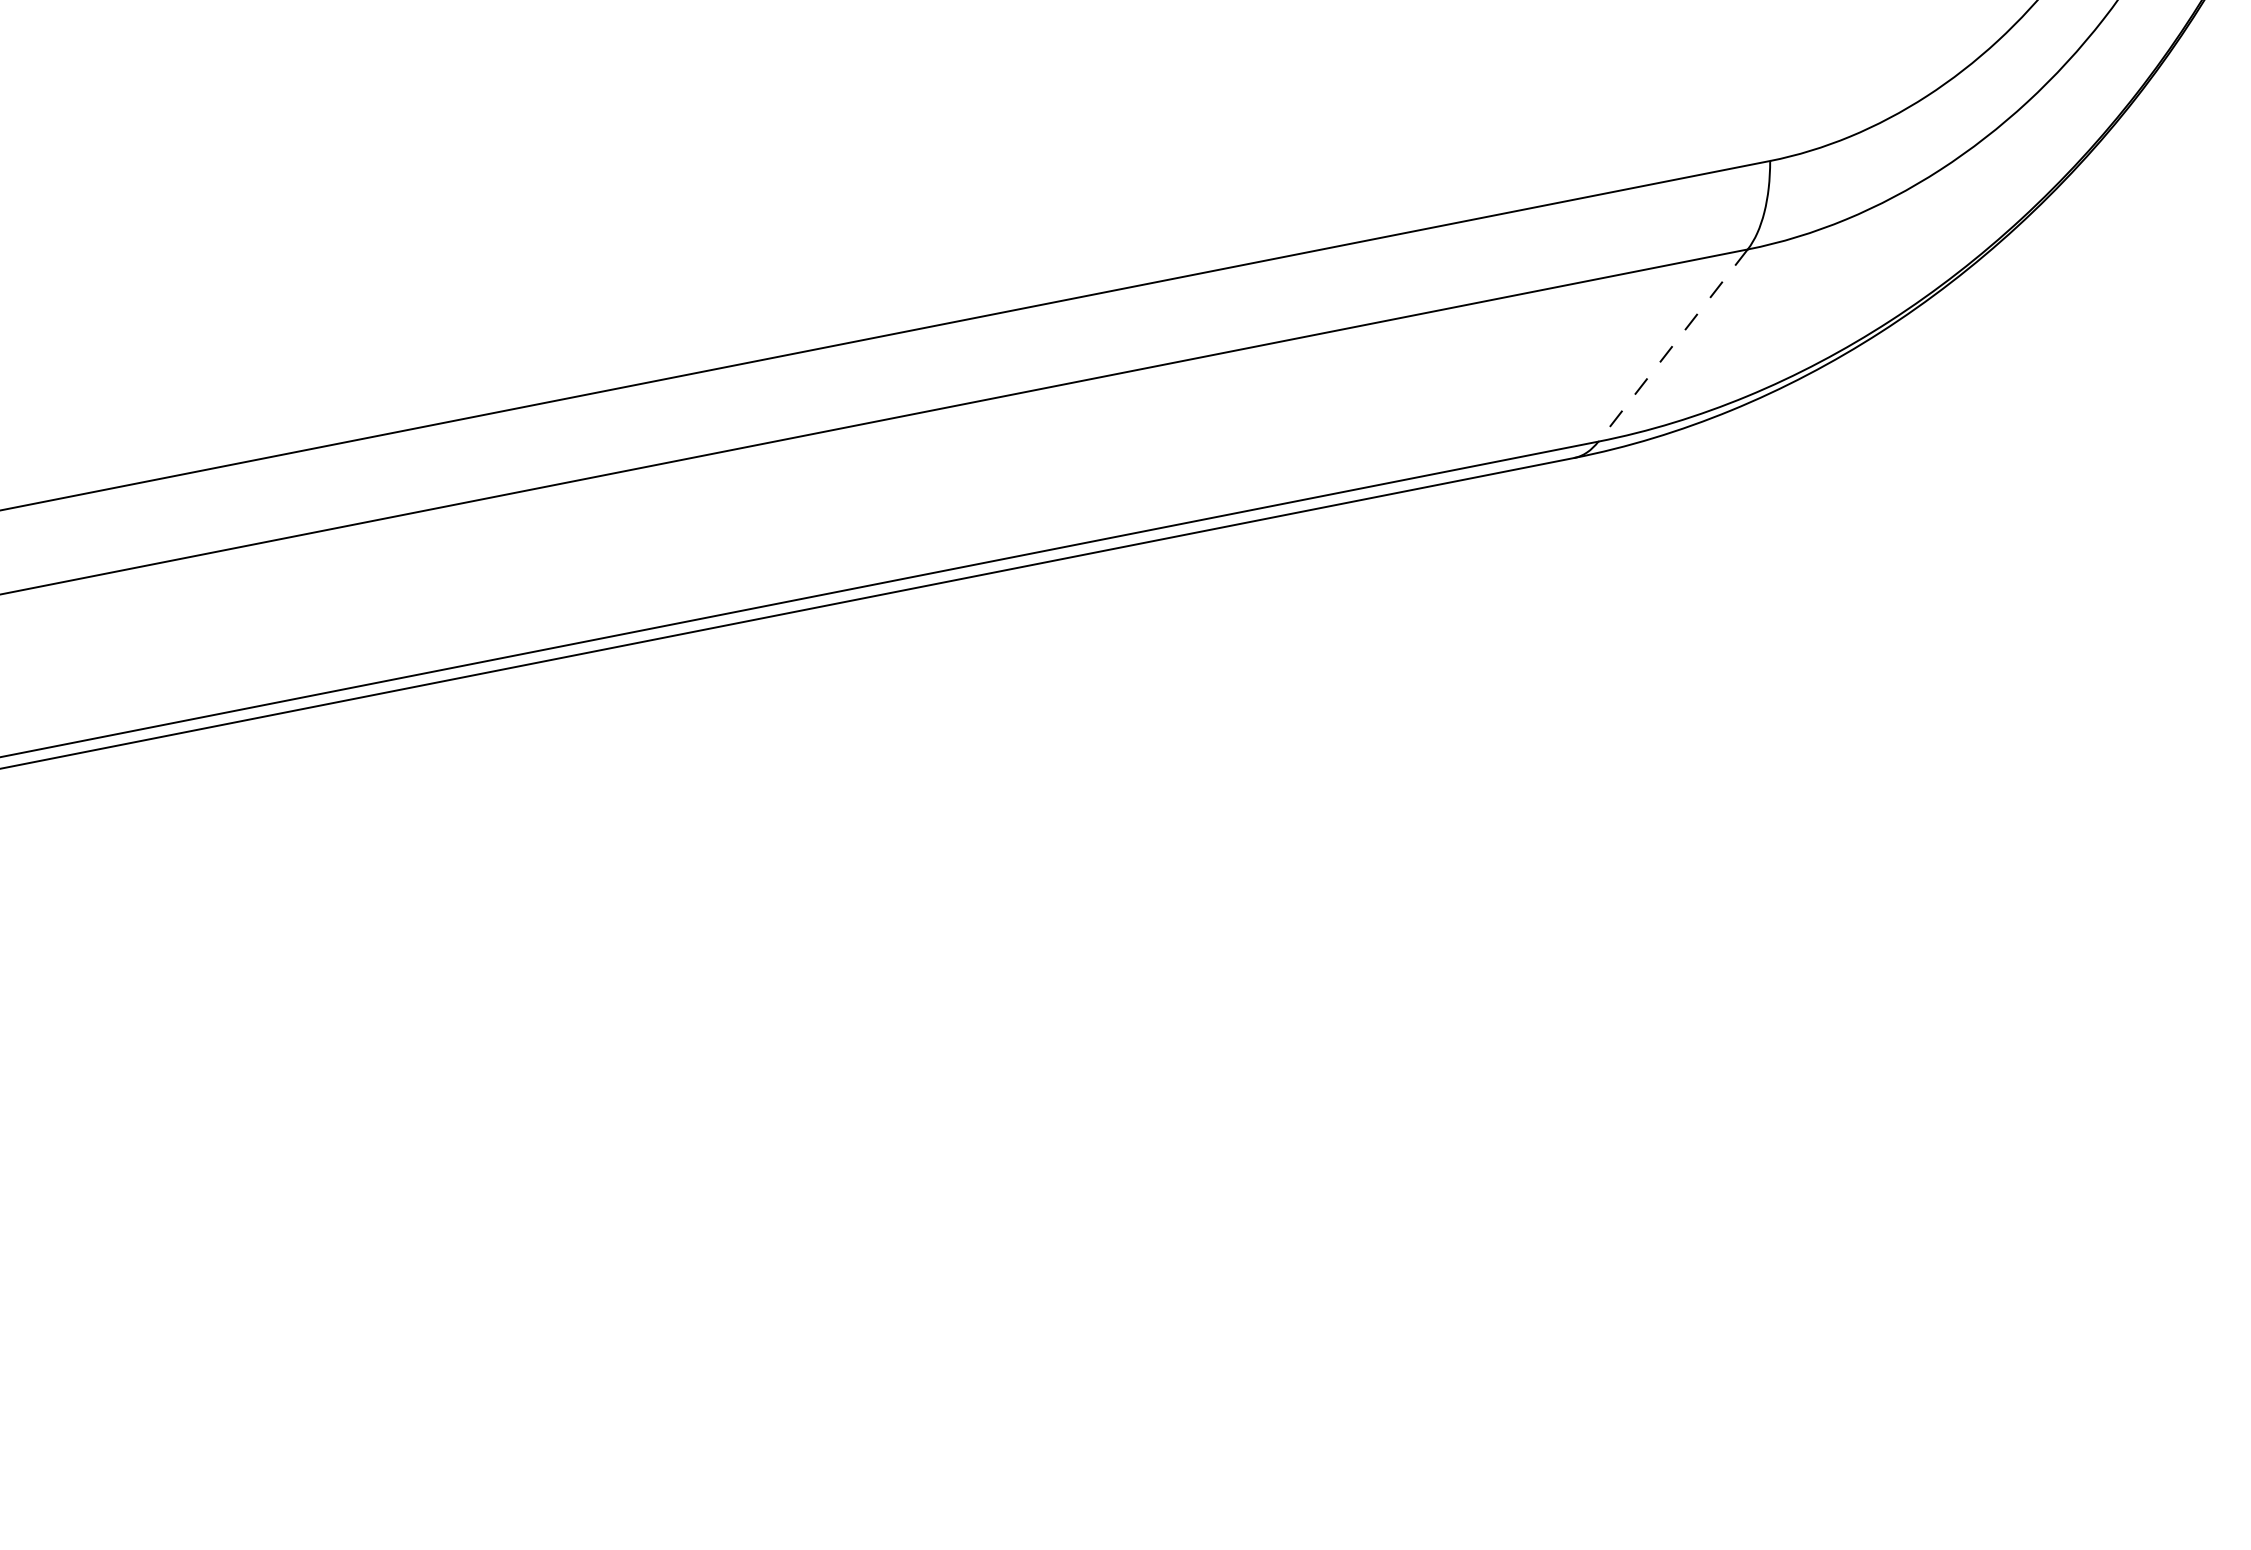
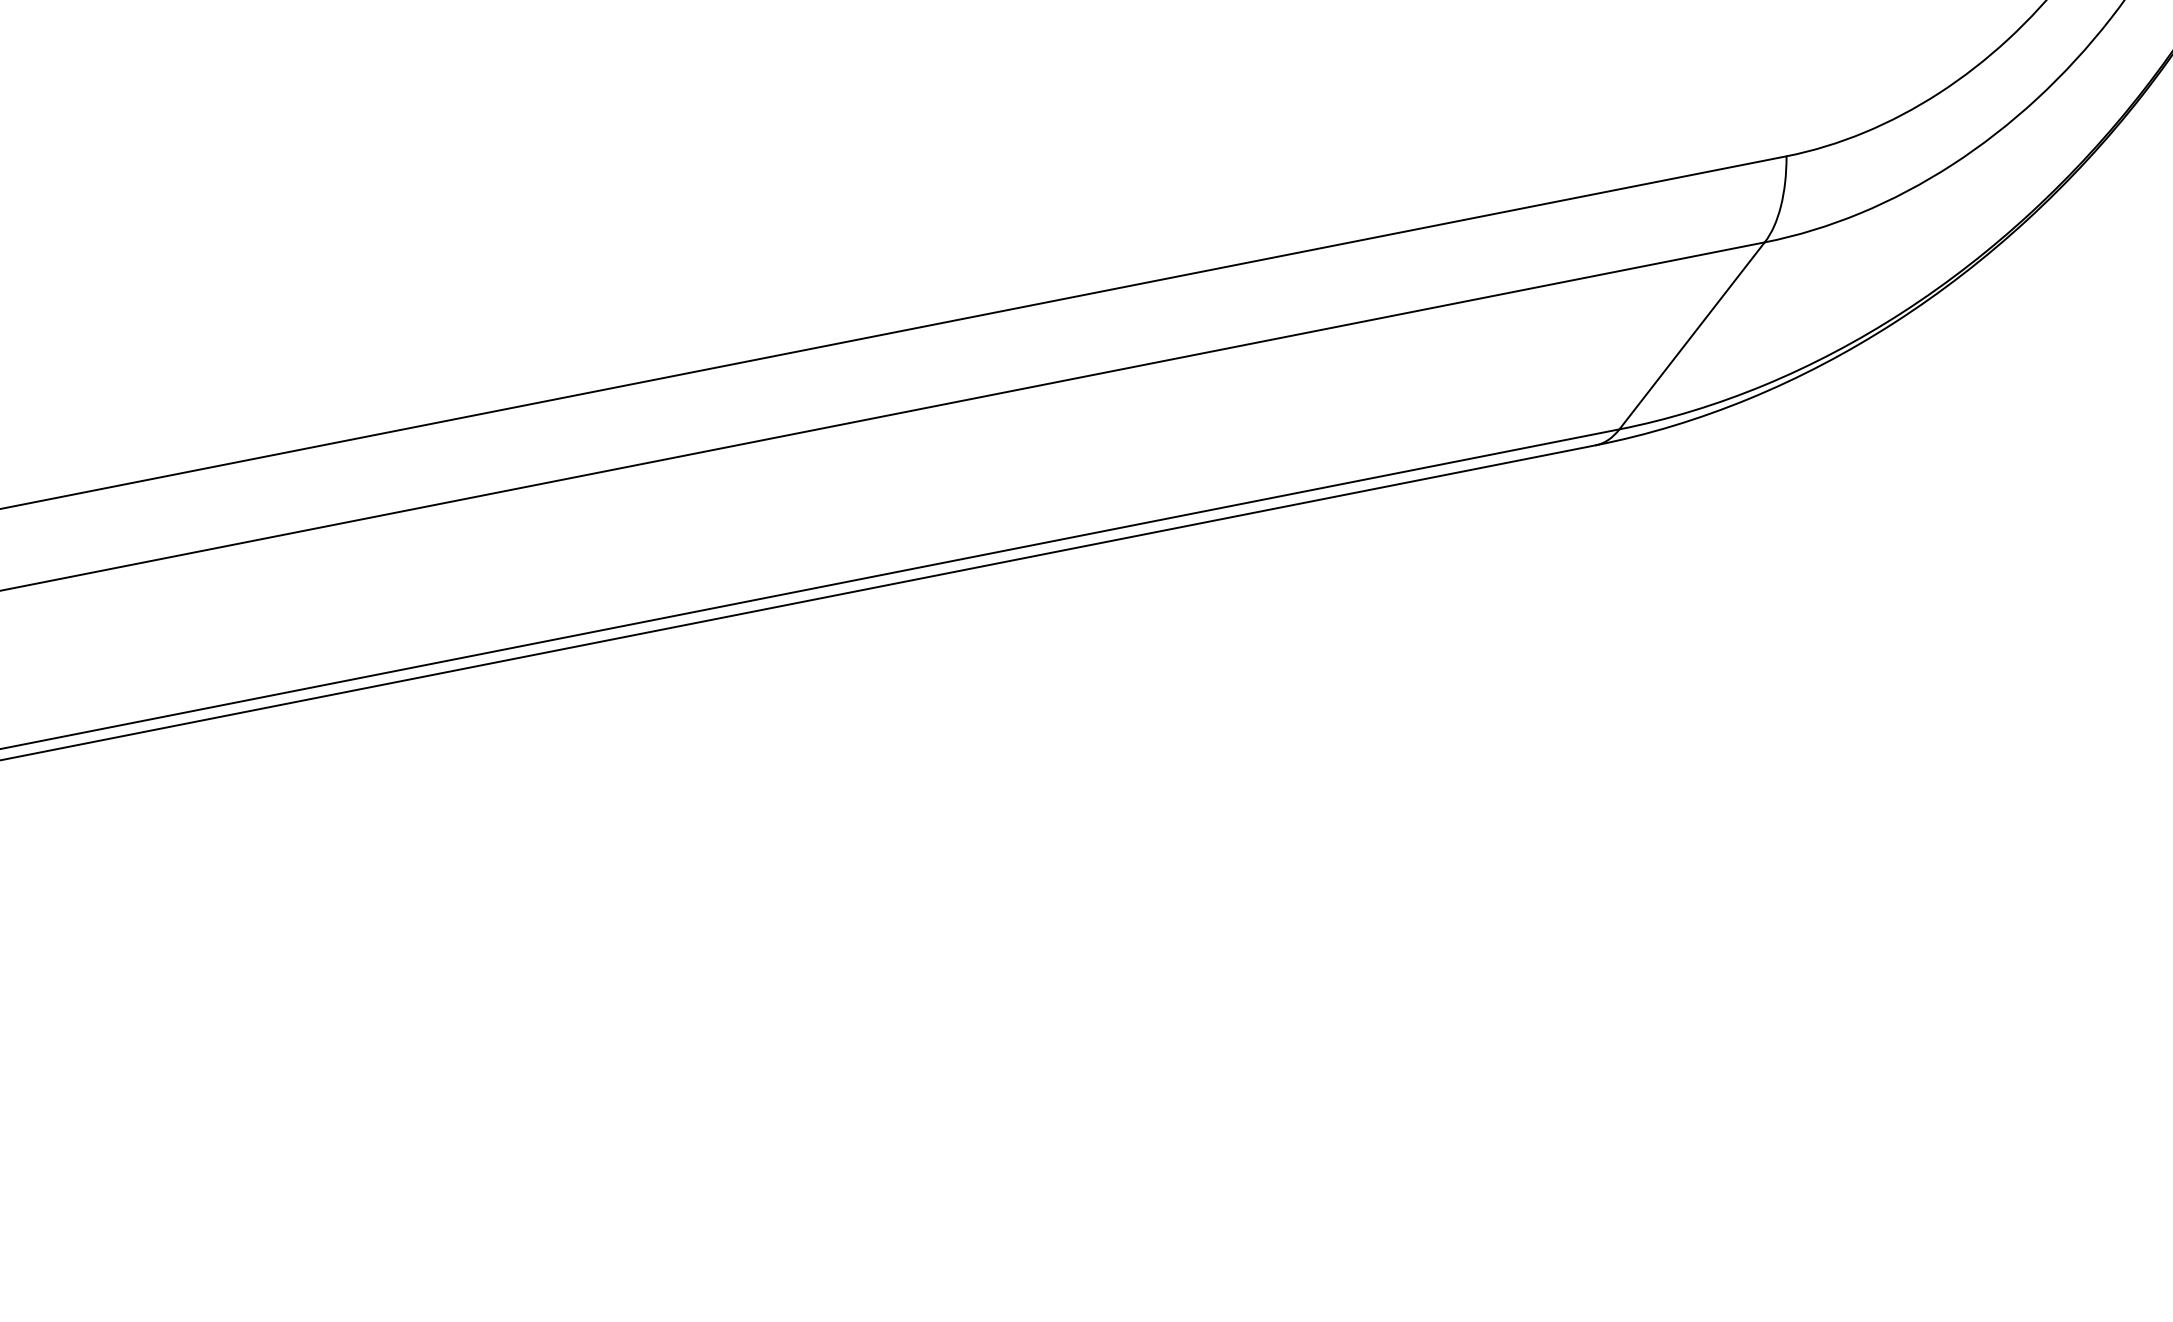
line: (1673, 345) -> (1692, 335), dashed -> solid

